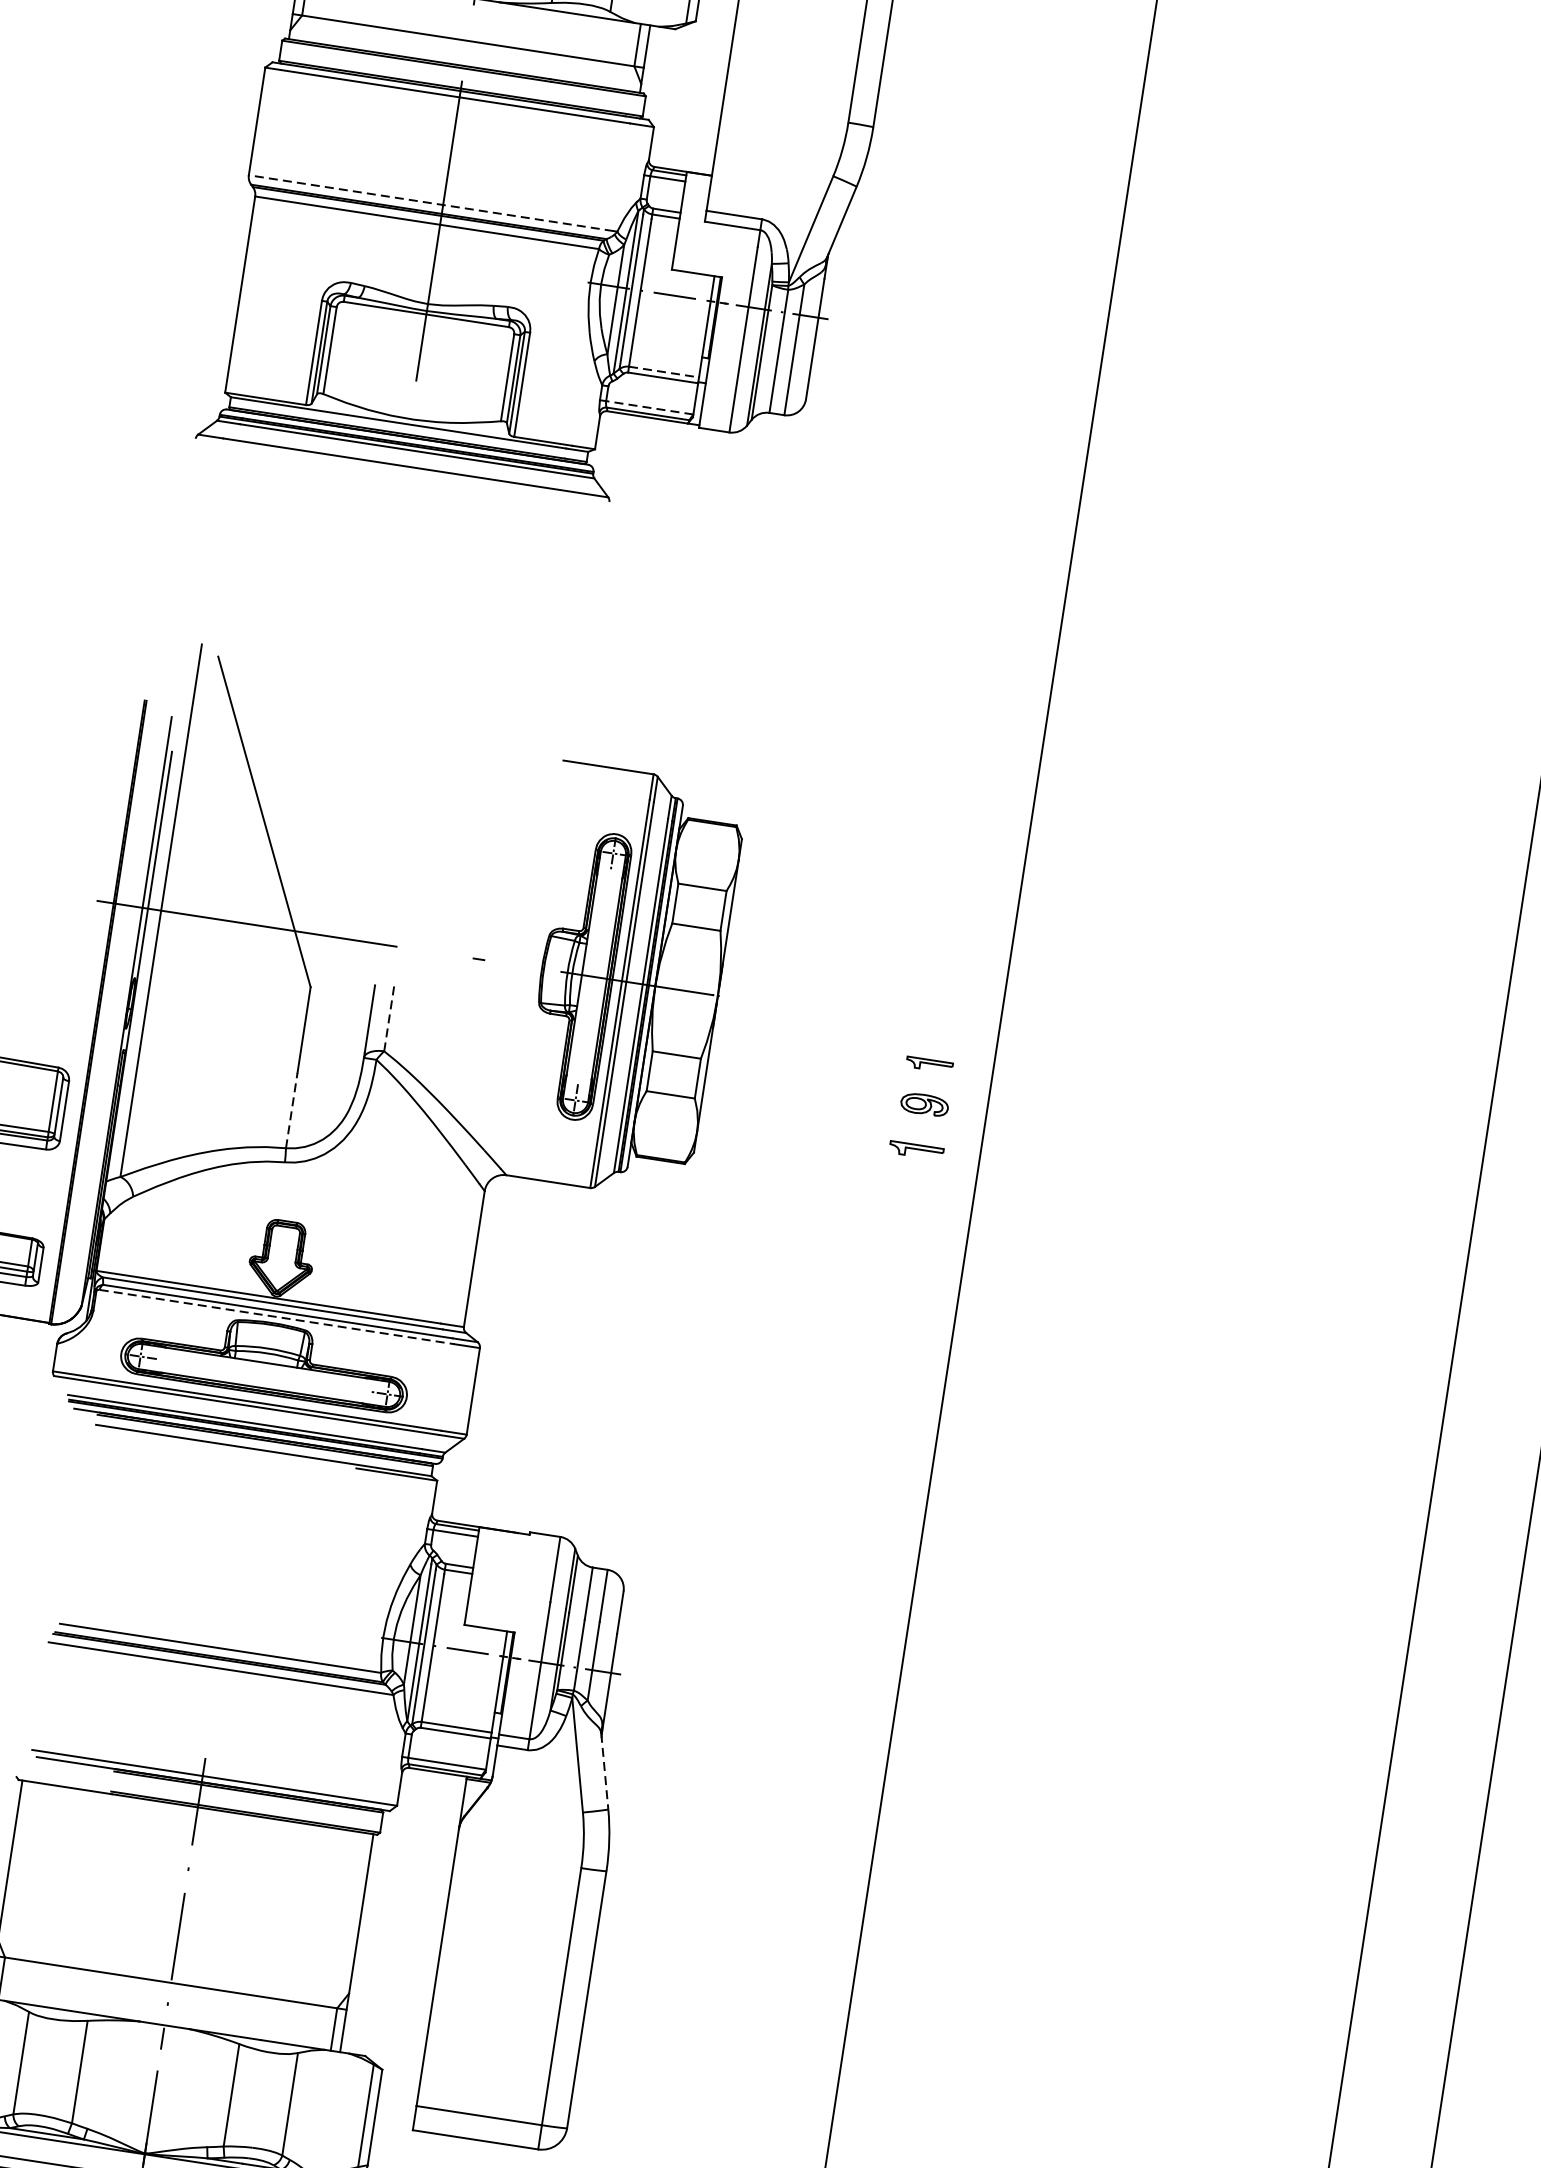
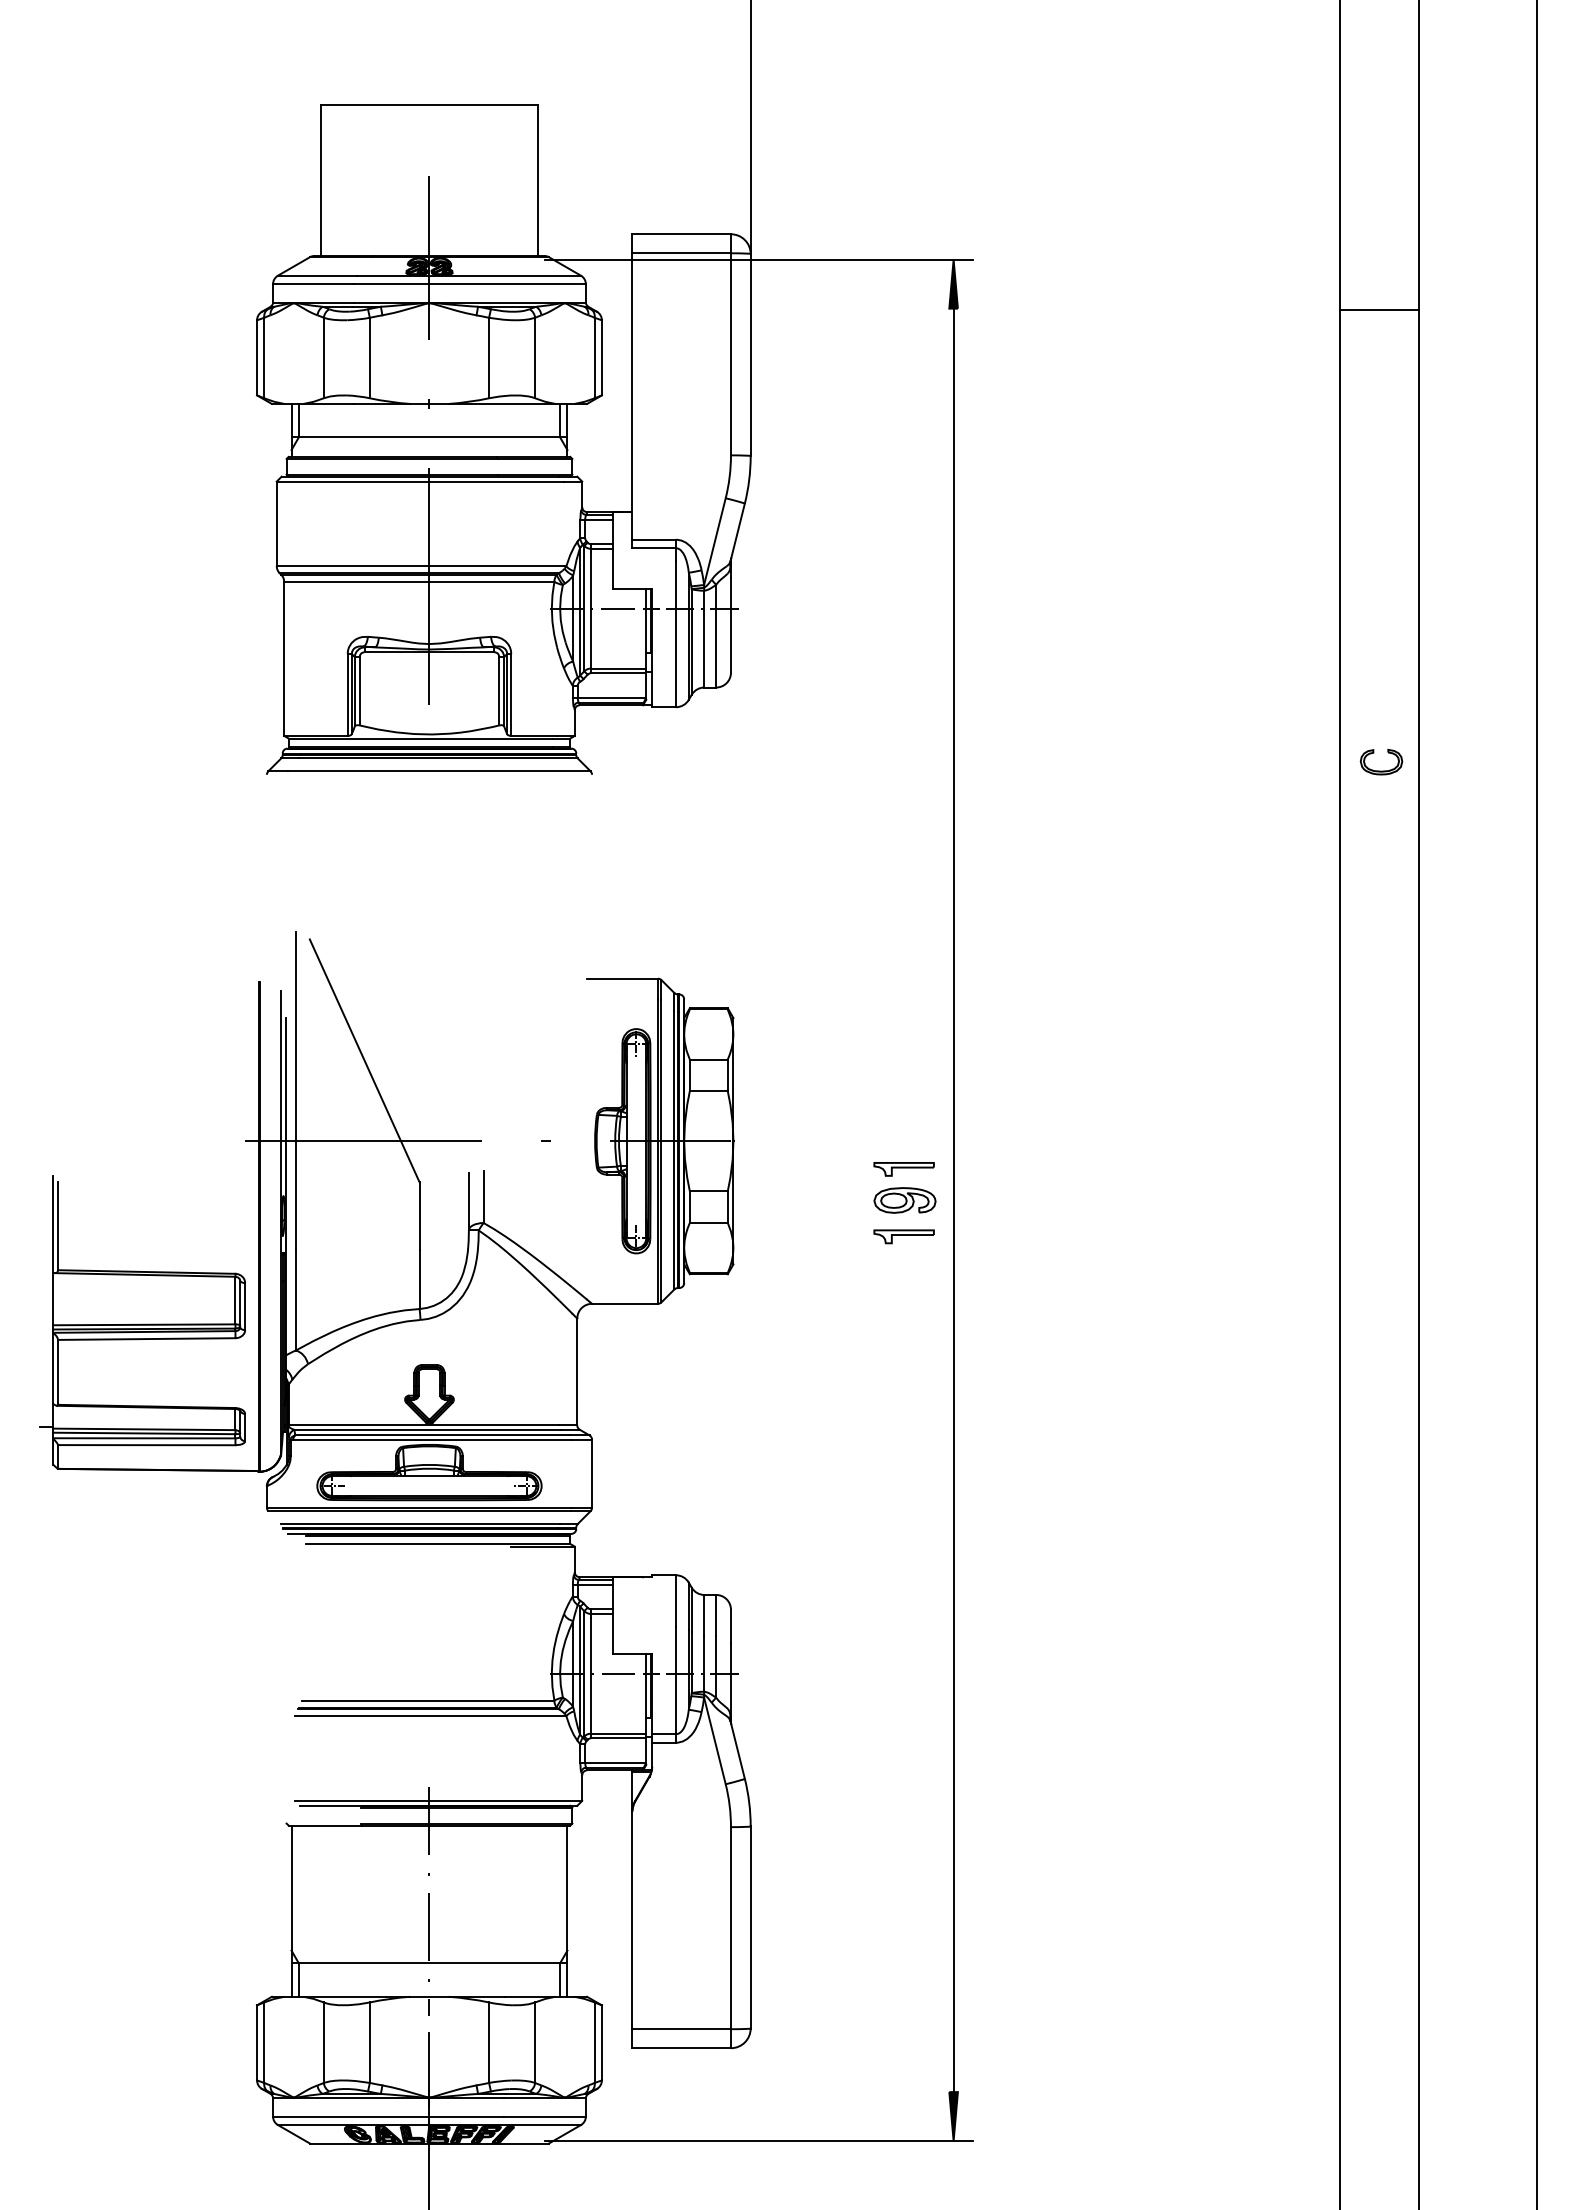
line: (430, 203) -> (419, 566), dashed -> solid
line: (663, 371) -> (618, 668), dashed -> solid
line: (649, 407) -> (611, 697), dashed -> solid
line: (389, 1017) -> (483, 1196), dashed -> solid
part: (928, 1064) -> (903, 1169), size x1.67
part: (924, 1104) -> (904, 1200), size x1.67
line: (291, 1110) -> (419, 1279), dashed -> solid
part: (915, 1150) -> (903, 1236), size x1.43
line: (278, 1316) -> (433, 1439), dashed -> solid
line: (604, 1771) -> (737, 1750), dashed -> solid

